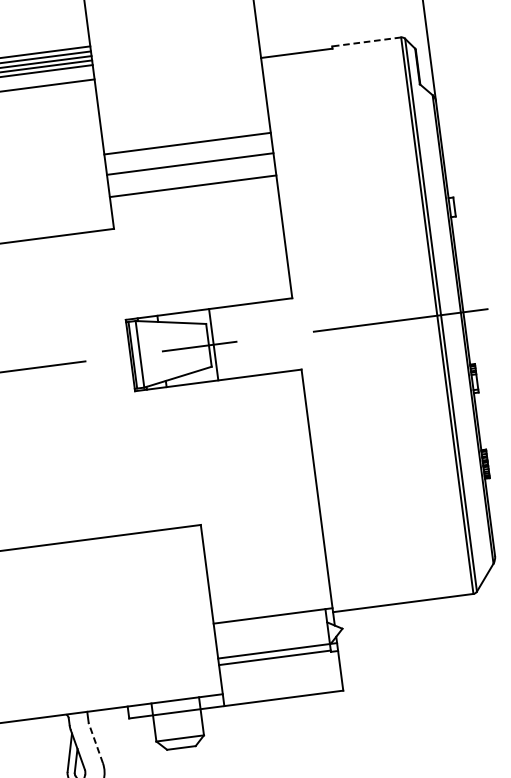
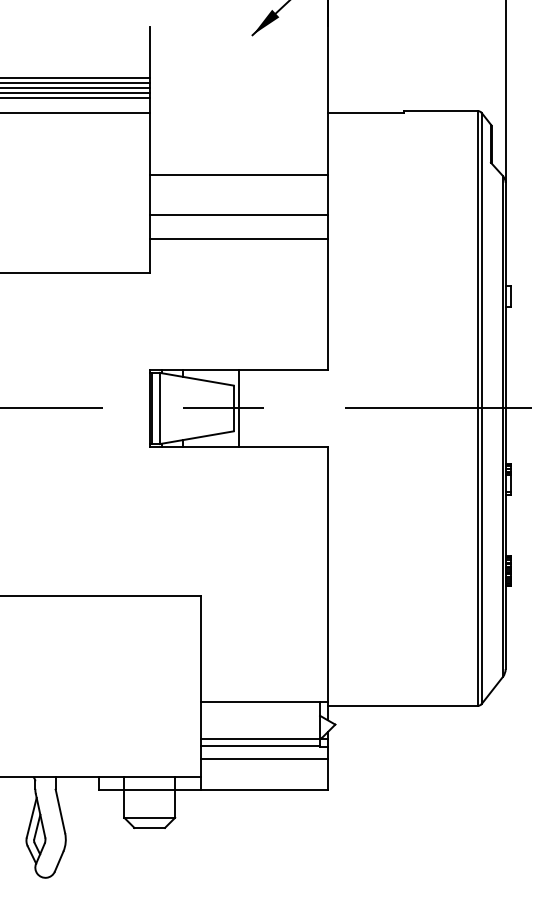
line: (366, 42) -> (440, 111), dashed -> solid
line: (187, 143) -> (238, 174), moved
line: (279, 670) -> (263, 759), added
line: (95, 743) -> (60, 811), dashed -> solid

